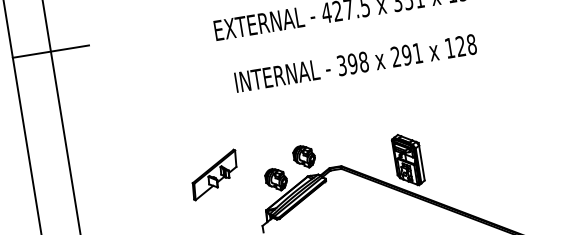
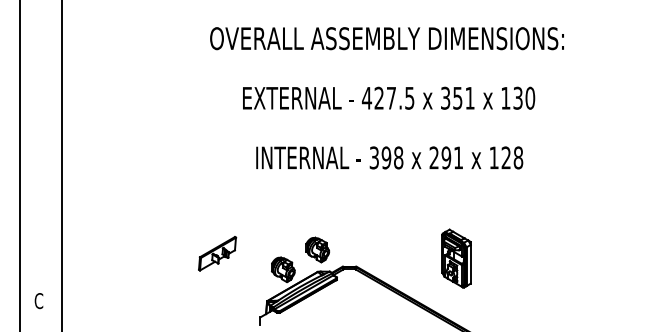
line: (50, 51) -> (61, 91), removed
part: (408, 159) -> (456, 258), moved
part: (214, 174) -> (217, 253), size x0.7

